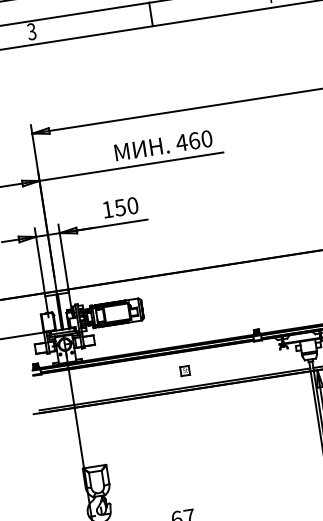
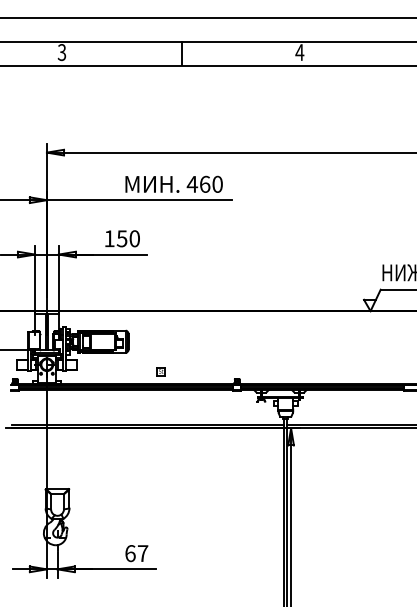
part: (184, 370) -> (160, 371), moved

